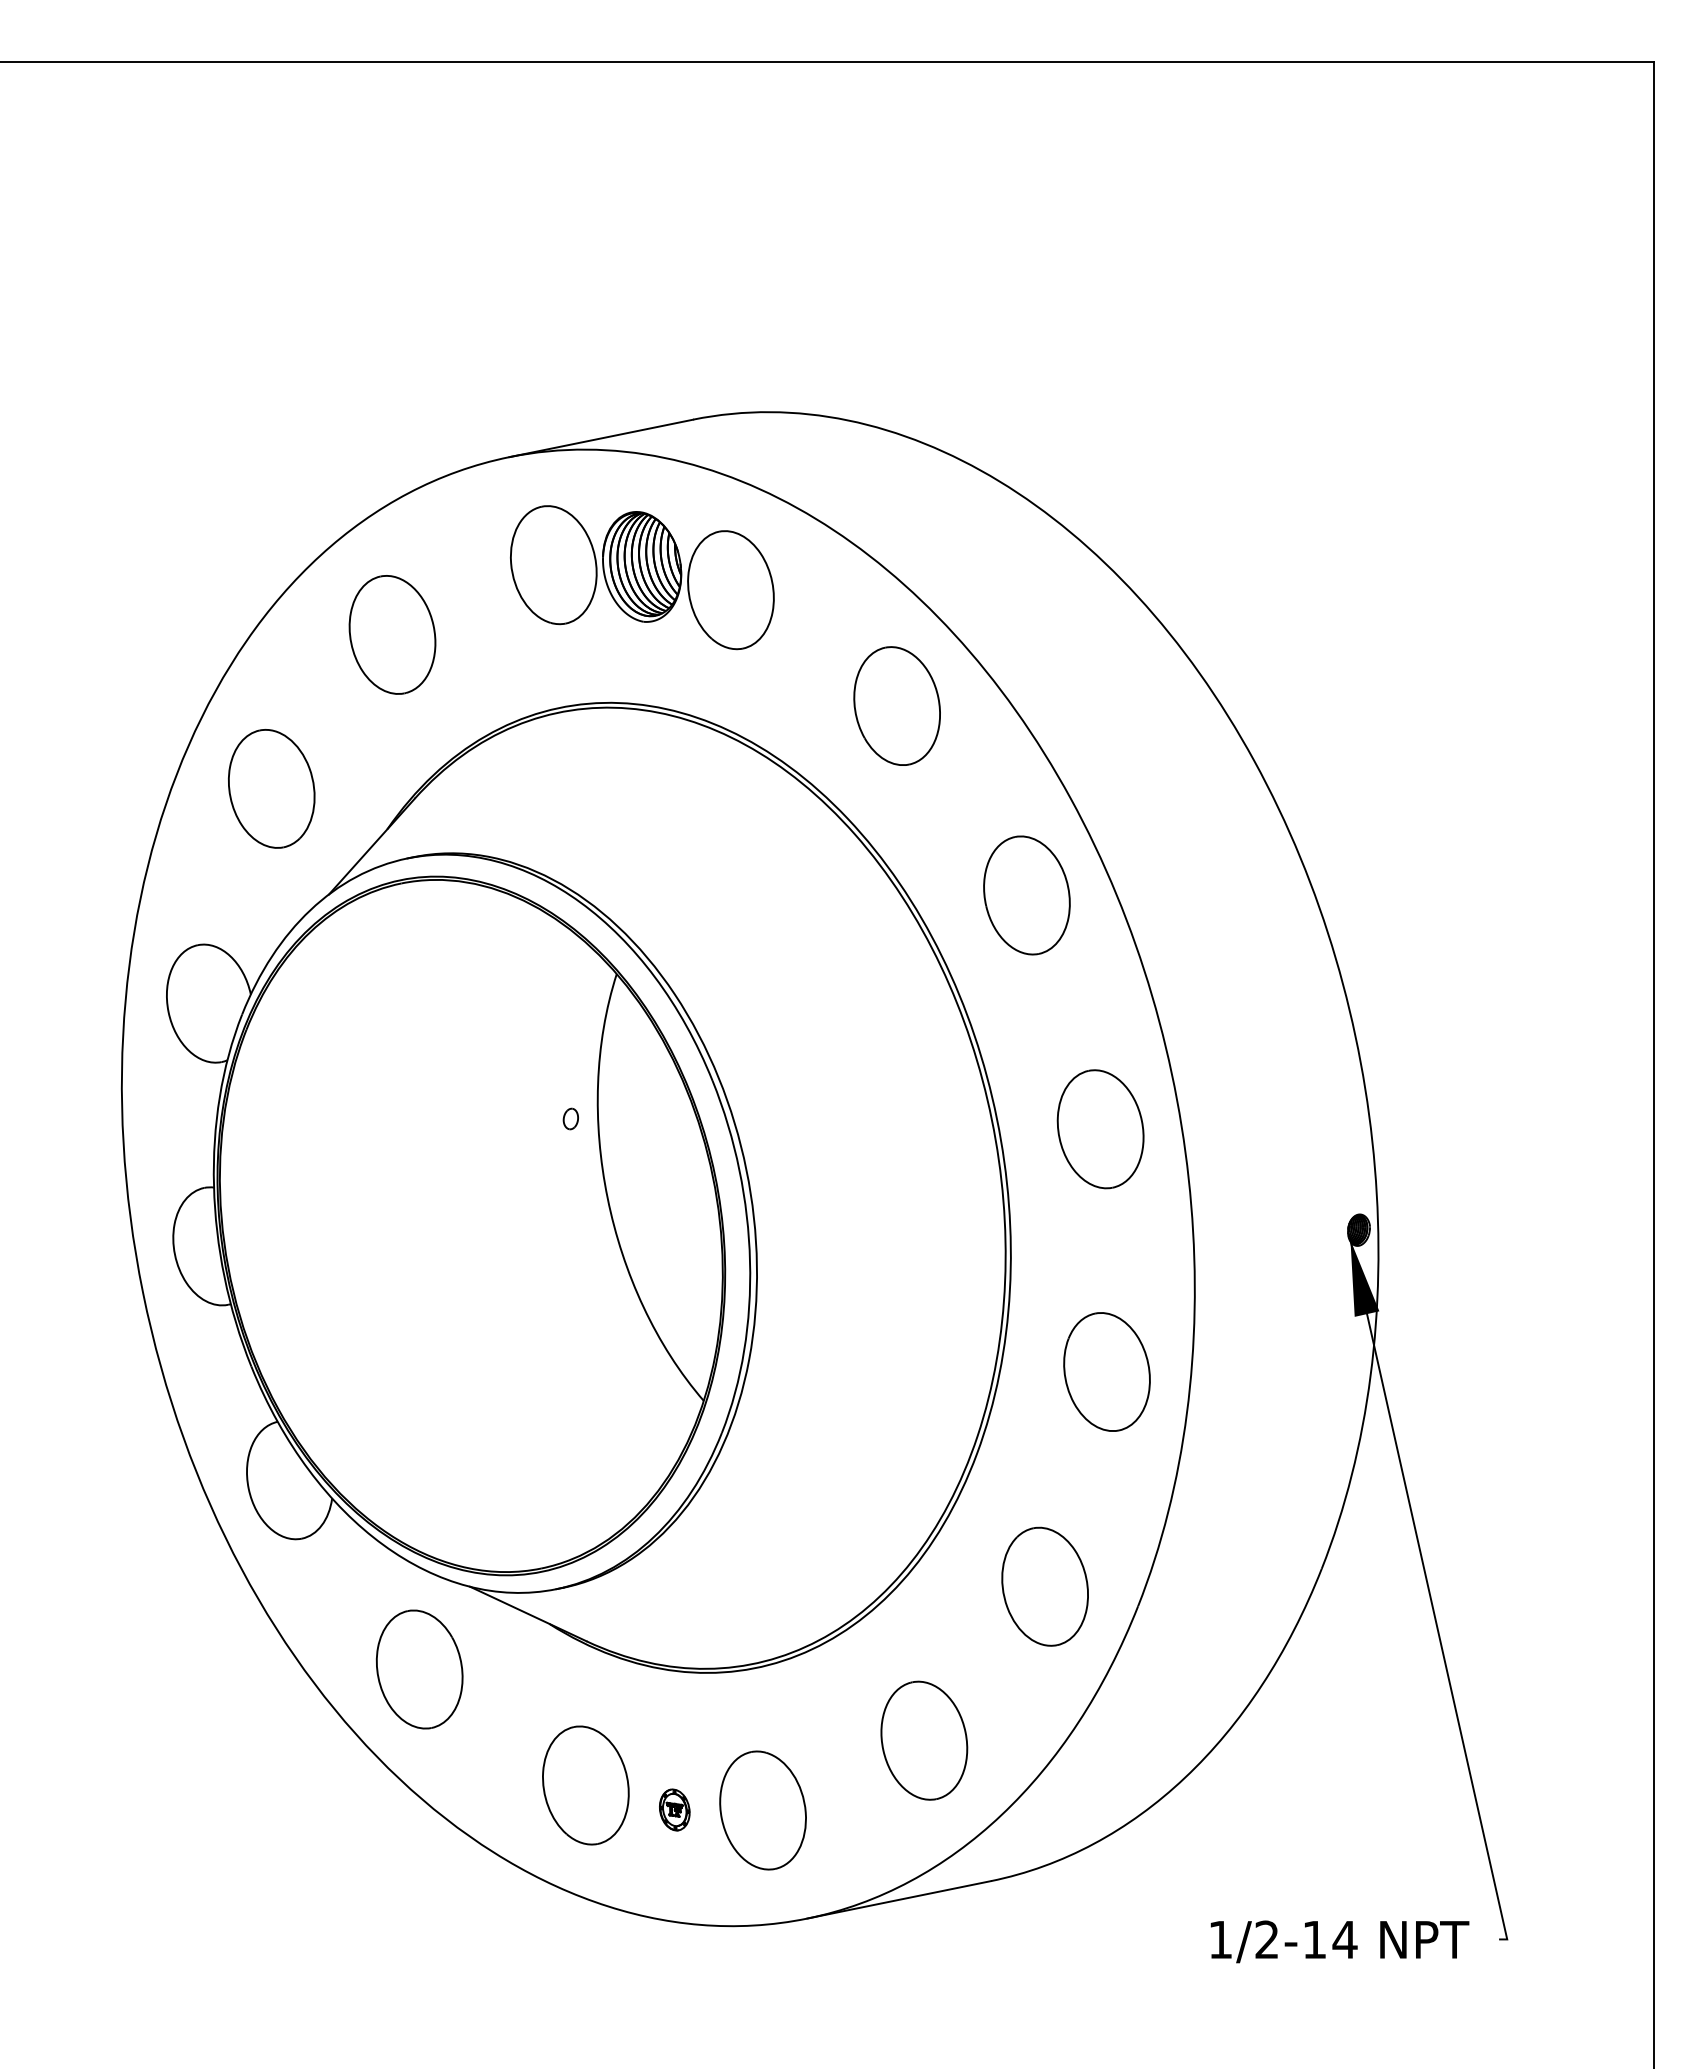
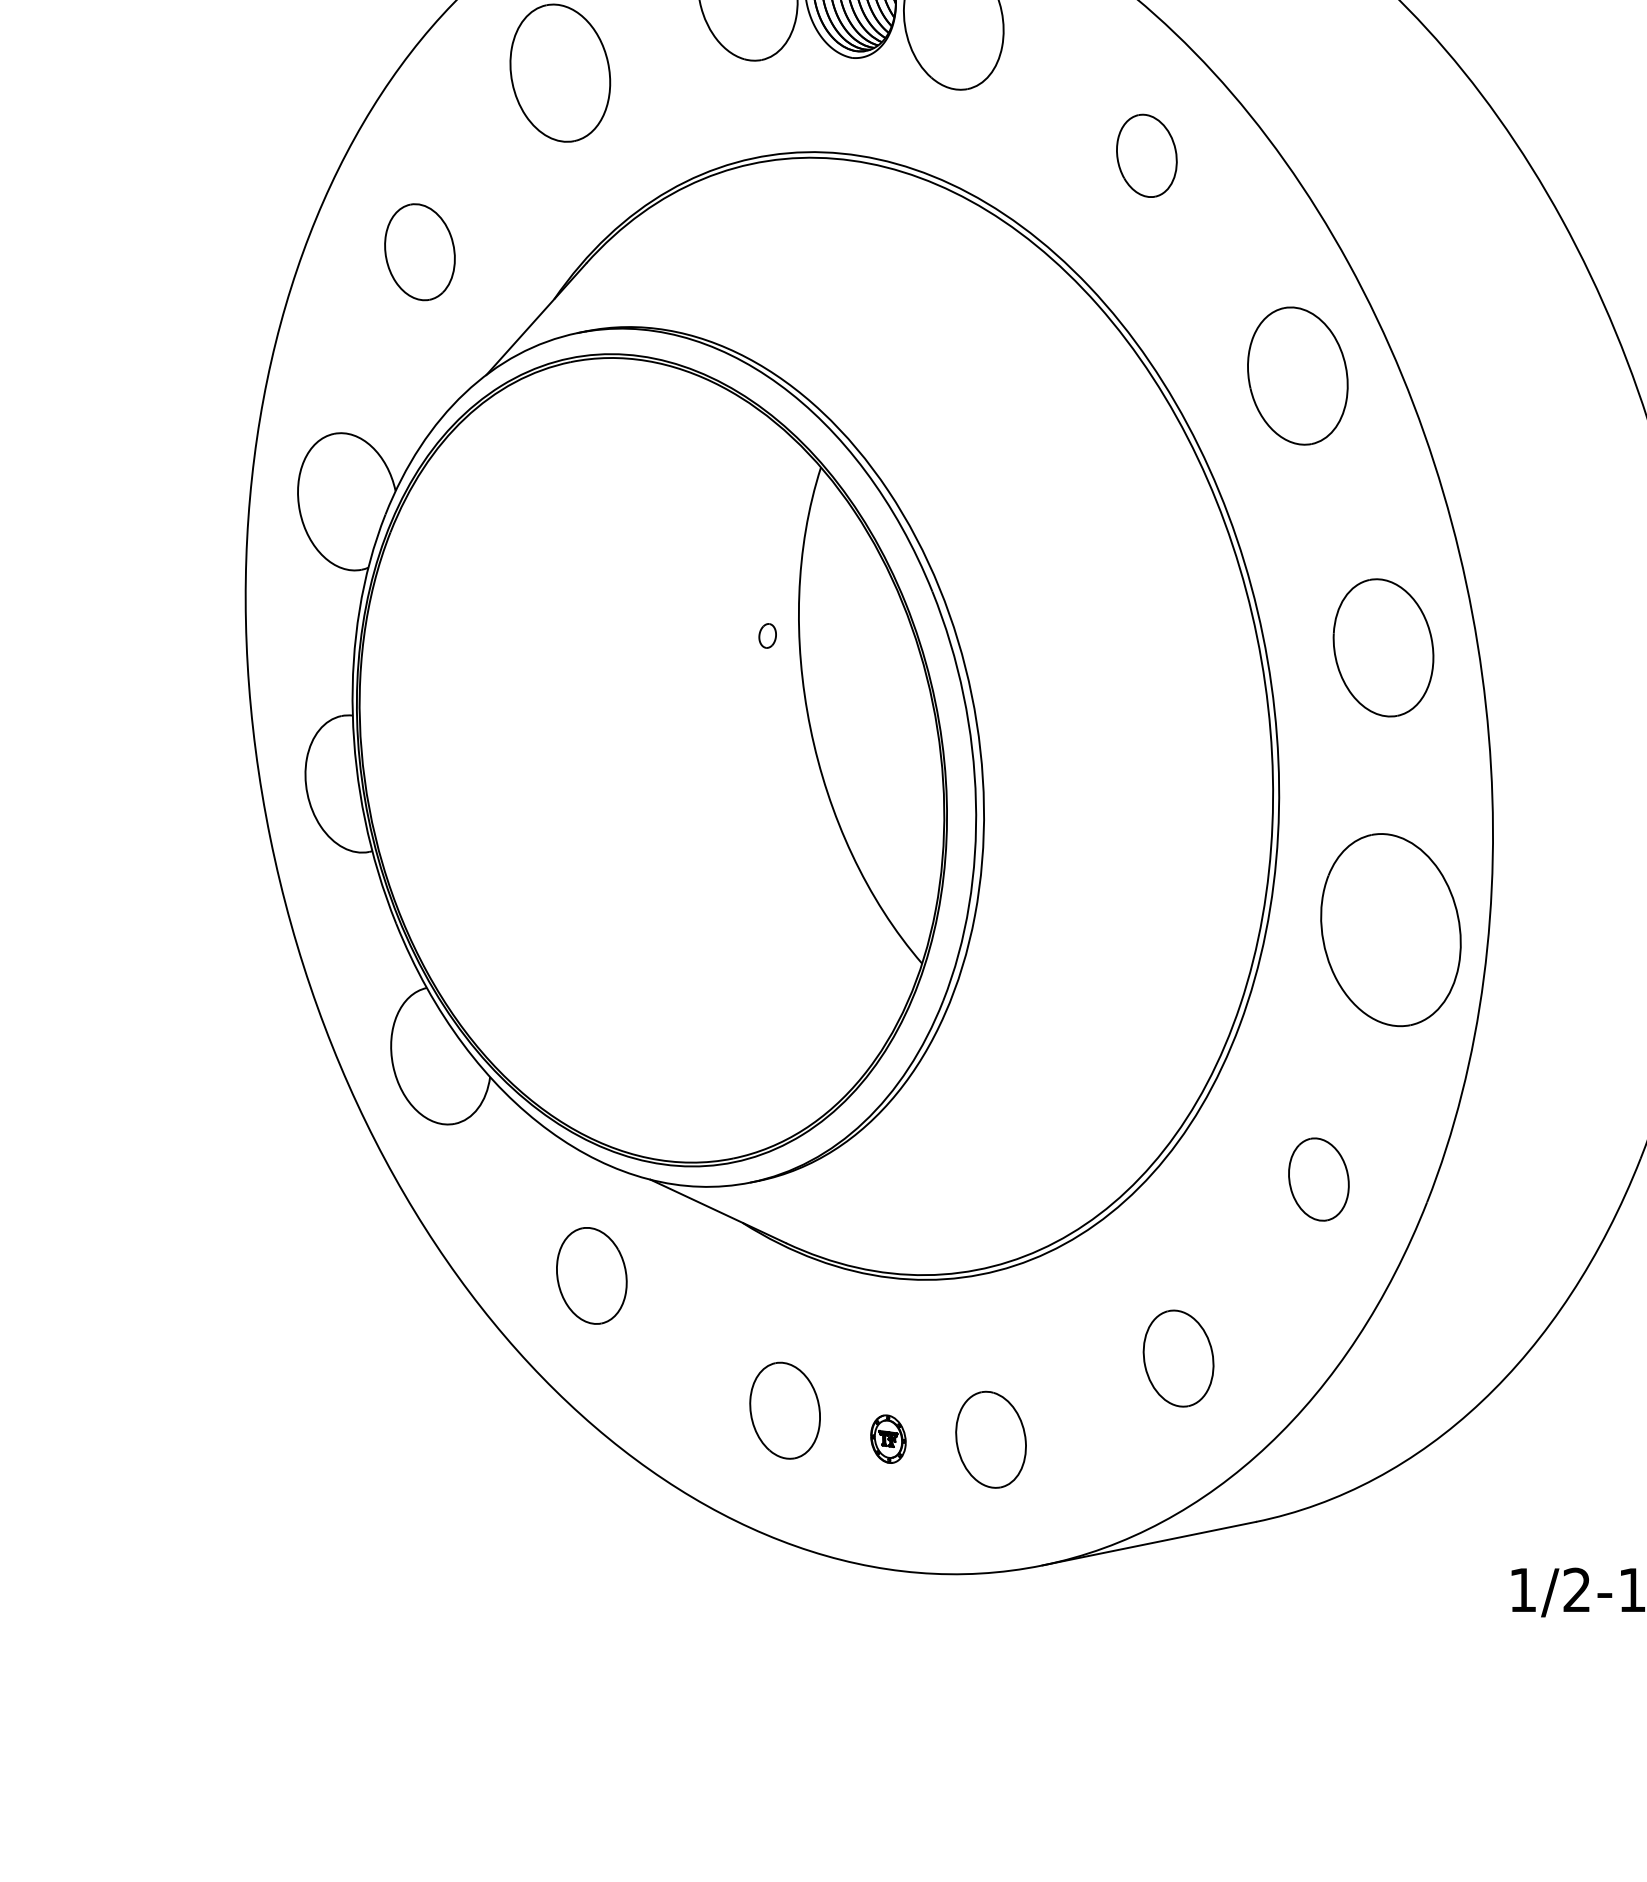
part: (896, 705) -> (1146, 155), size x0.6
part: (271, 788) -> (419, 251), size x0.7
part: (1106, 1371) -> (1390, 929), size x1.4
part: (1044, 1586) -> (1318, 1179), size x0.6
part: (419, 1669) -> (591, 1275), size x0.7
part: (924, 1740) -> (1178, 1358), size x0.7
part: (585, 1785) -> (784, 1410), size x0.7
part: (762, 1810) -> (990, 1439), size x0.7

